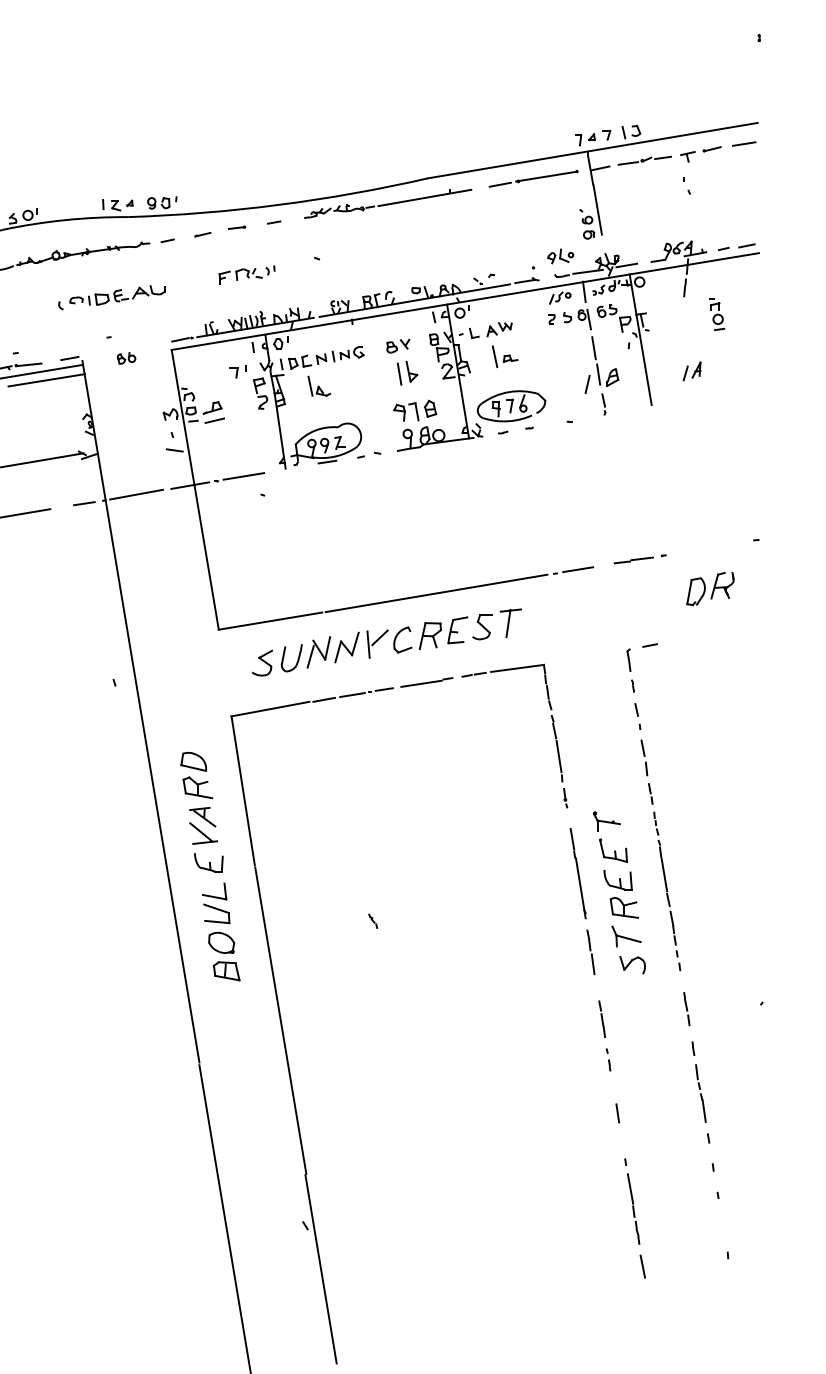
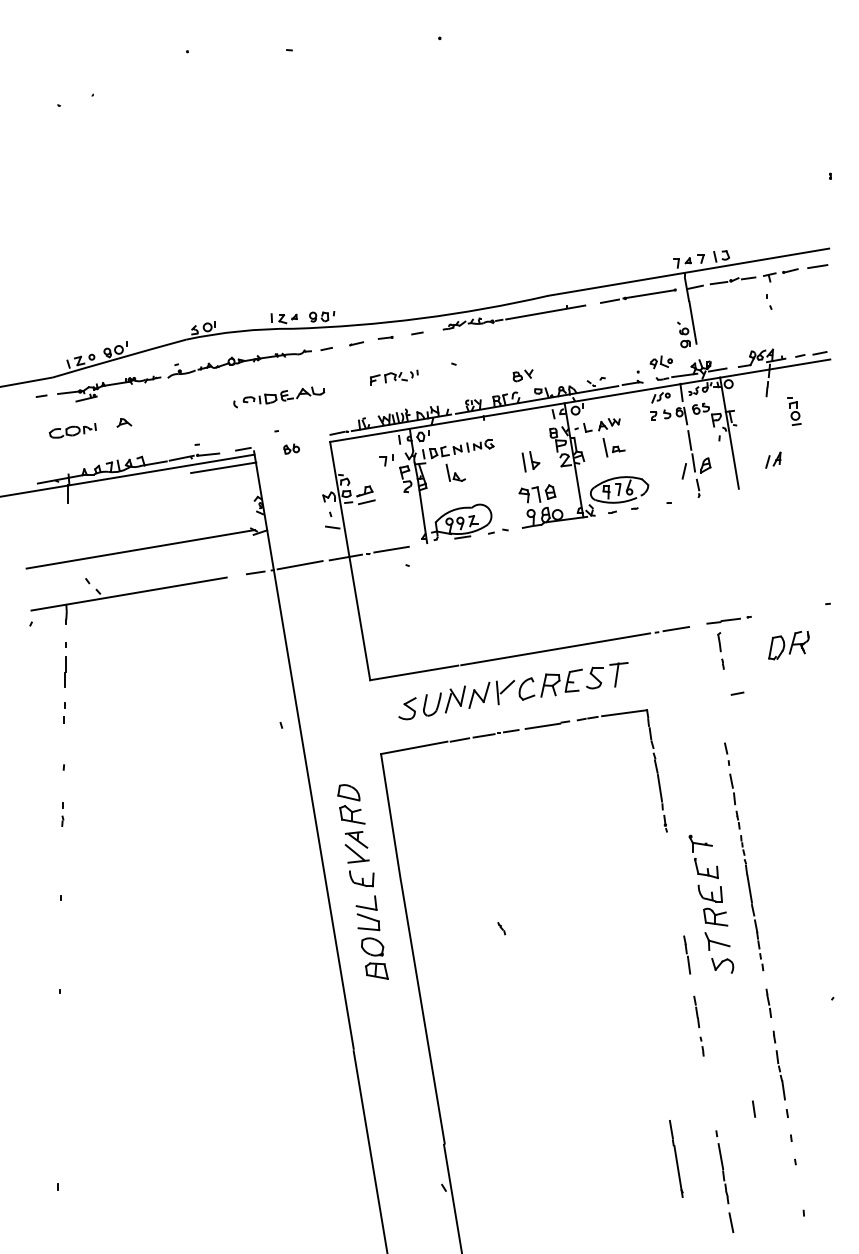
part: (397, 345) -> (522, 375), moved
part: (630, 669) -> (720, 650), moved
line: (578, 873) -> (676, 1158), moved
line: (618, 1112) -> (754, 1108), moved

